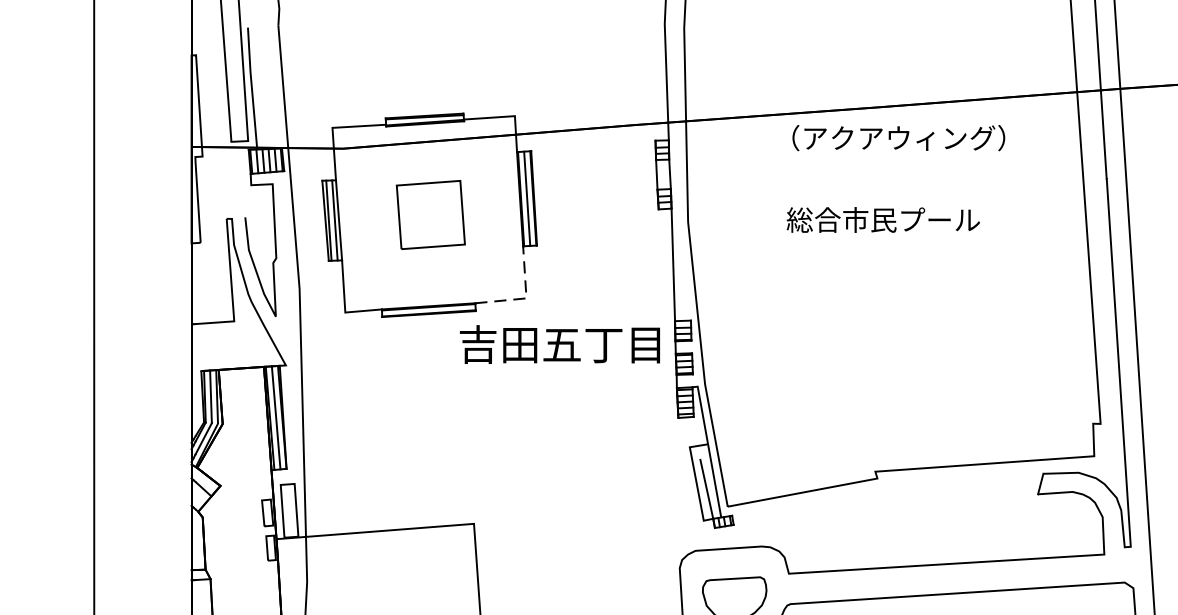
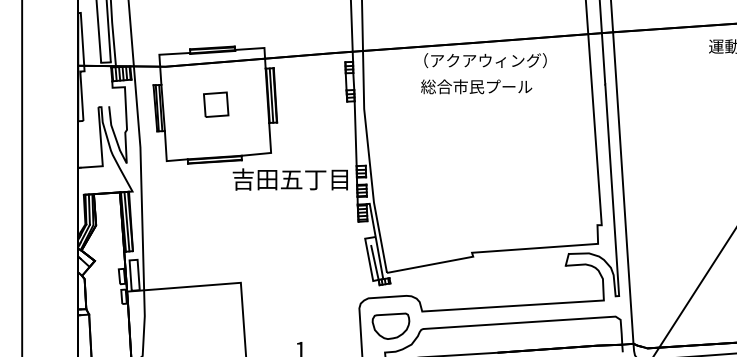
part: (431, 214) -> (216, 104), size x0.62
text: (883, 219) -> (476, 86), moved
line: (527, 297) -> (271, 152), dashed -> solid

